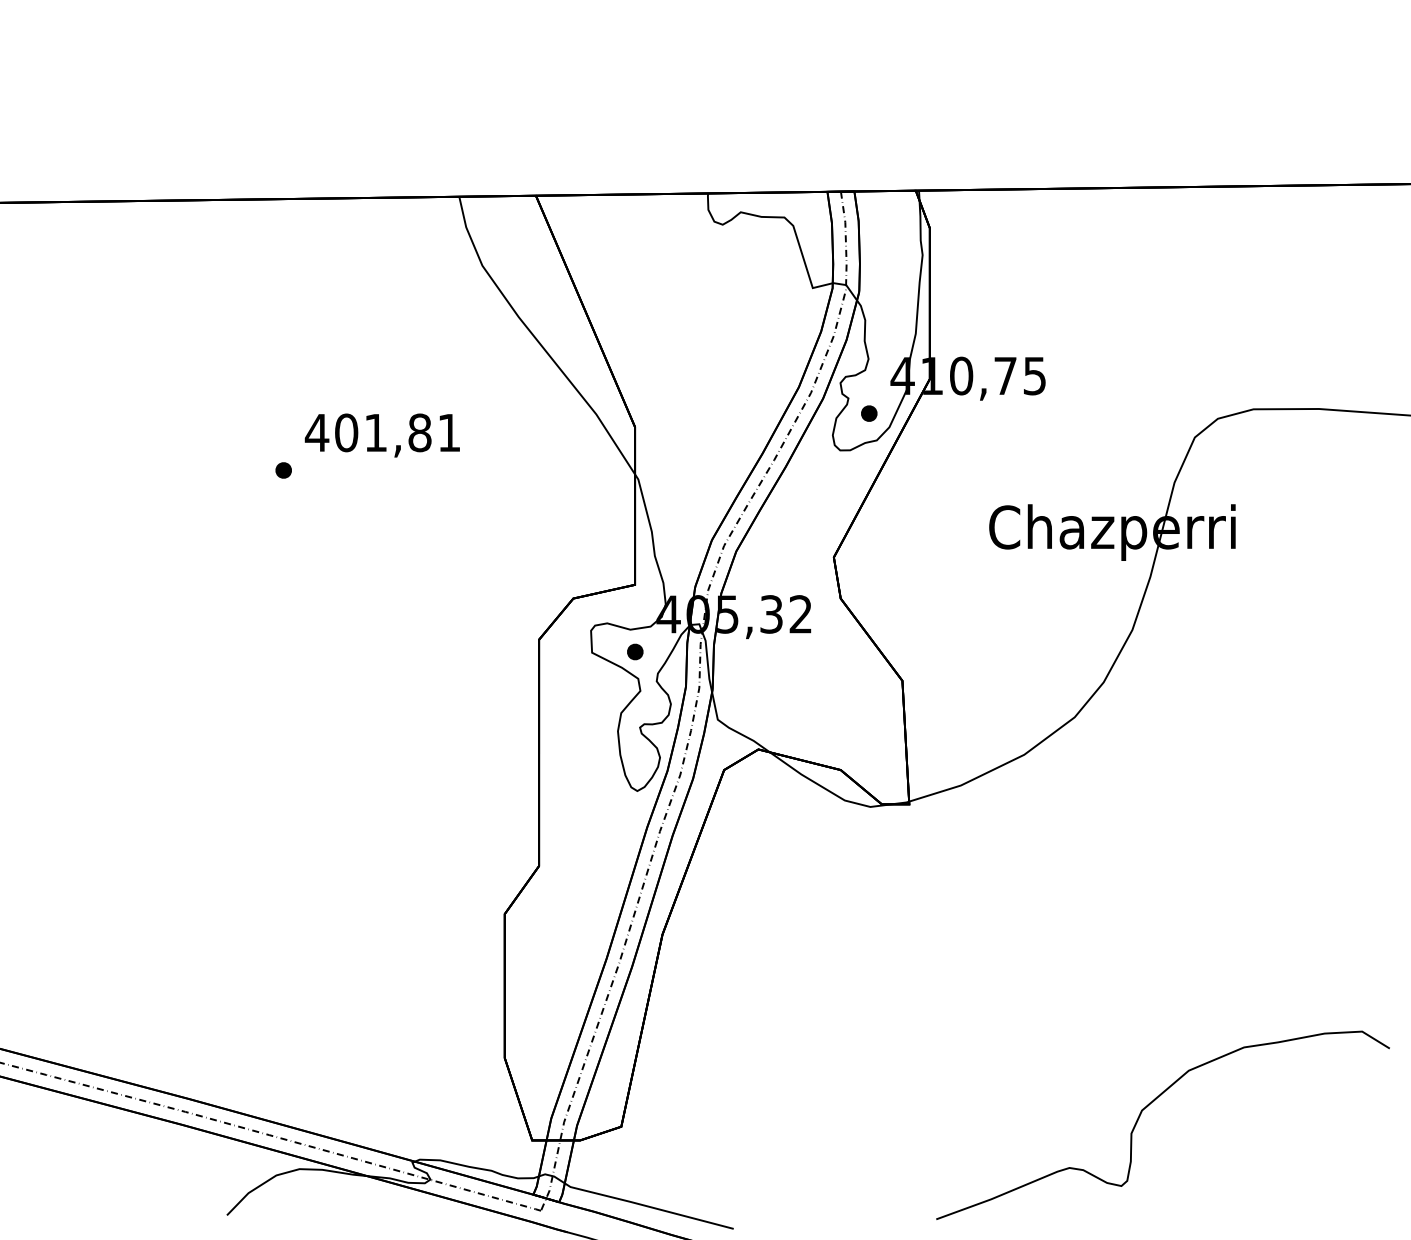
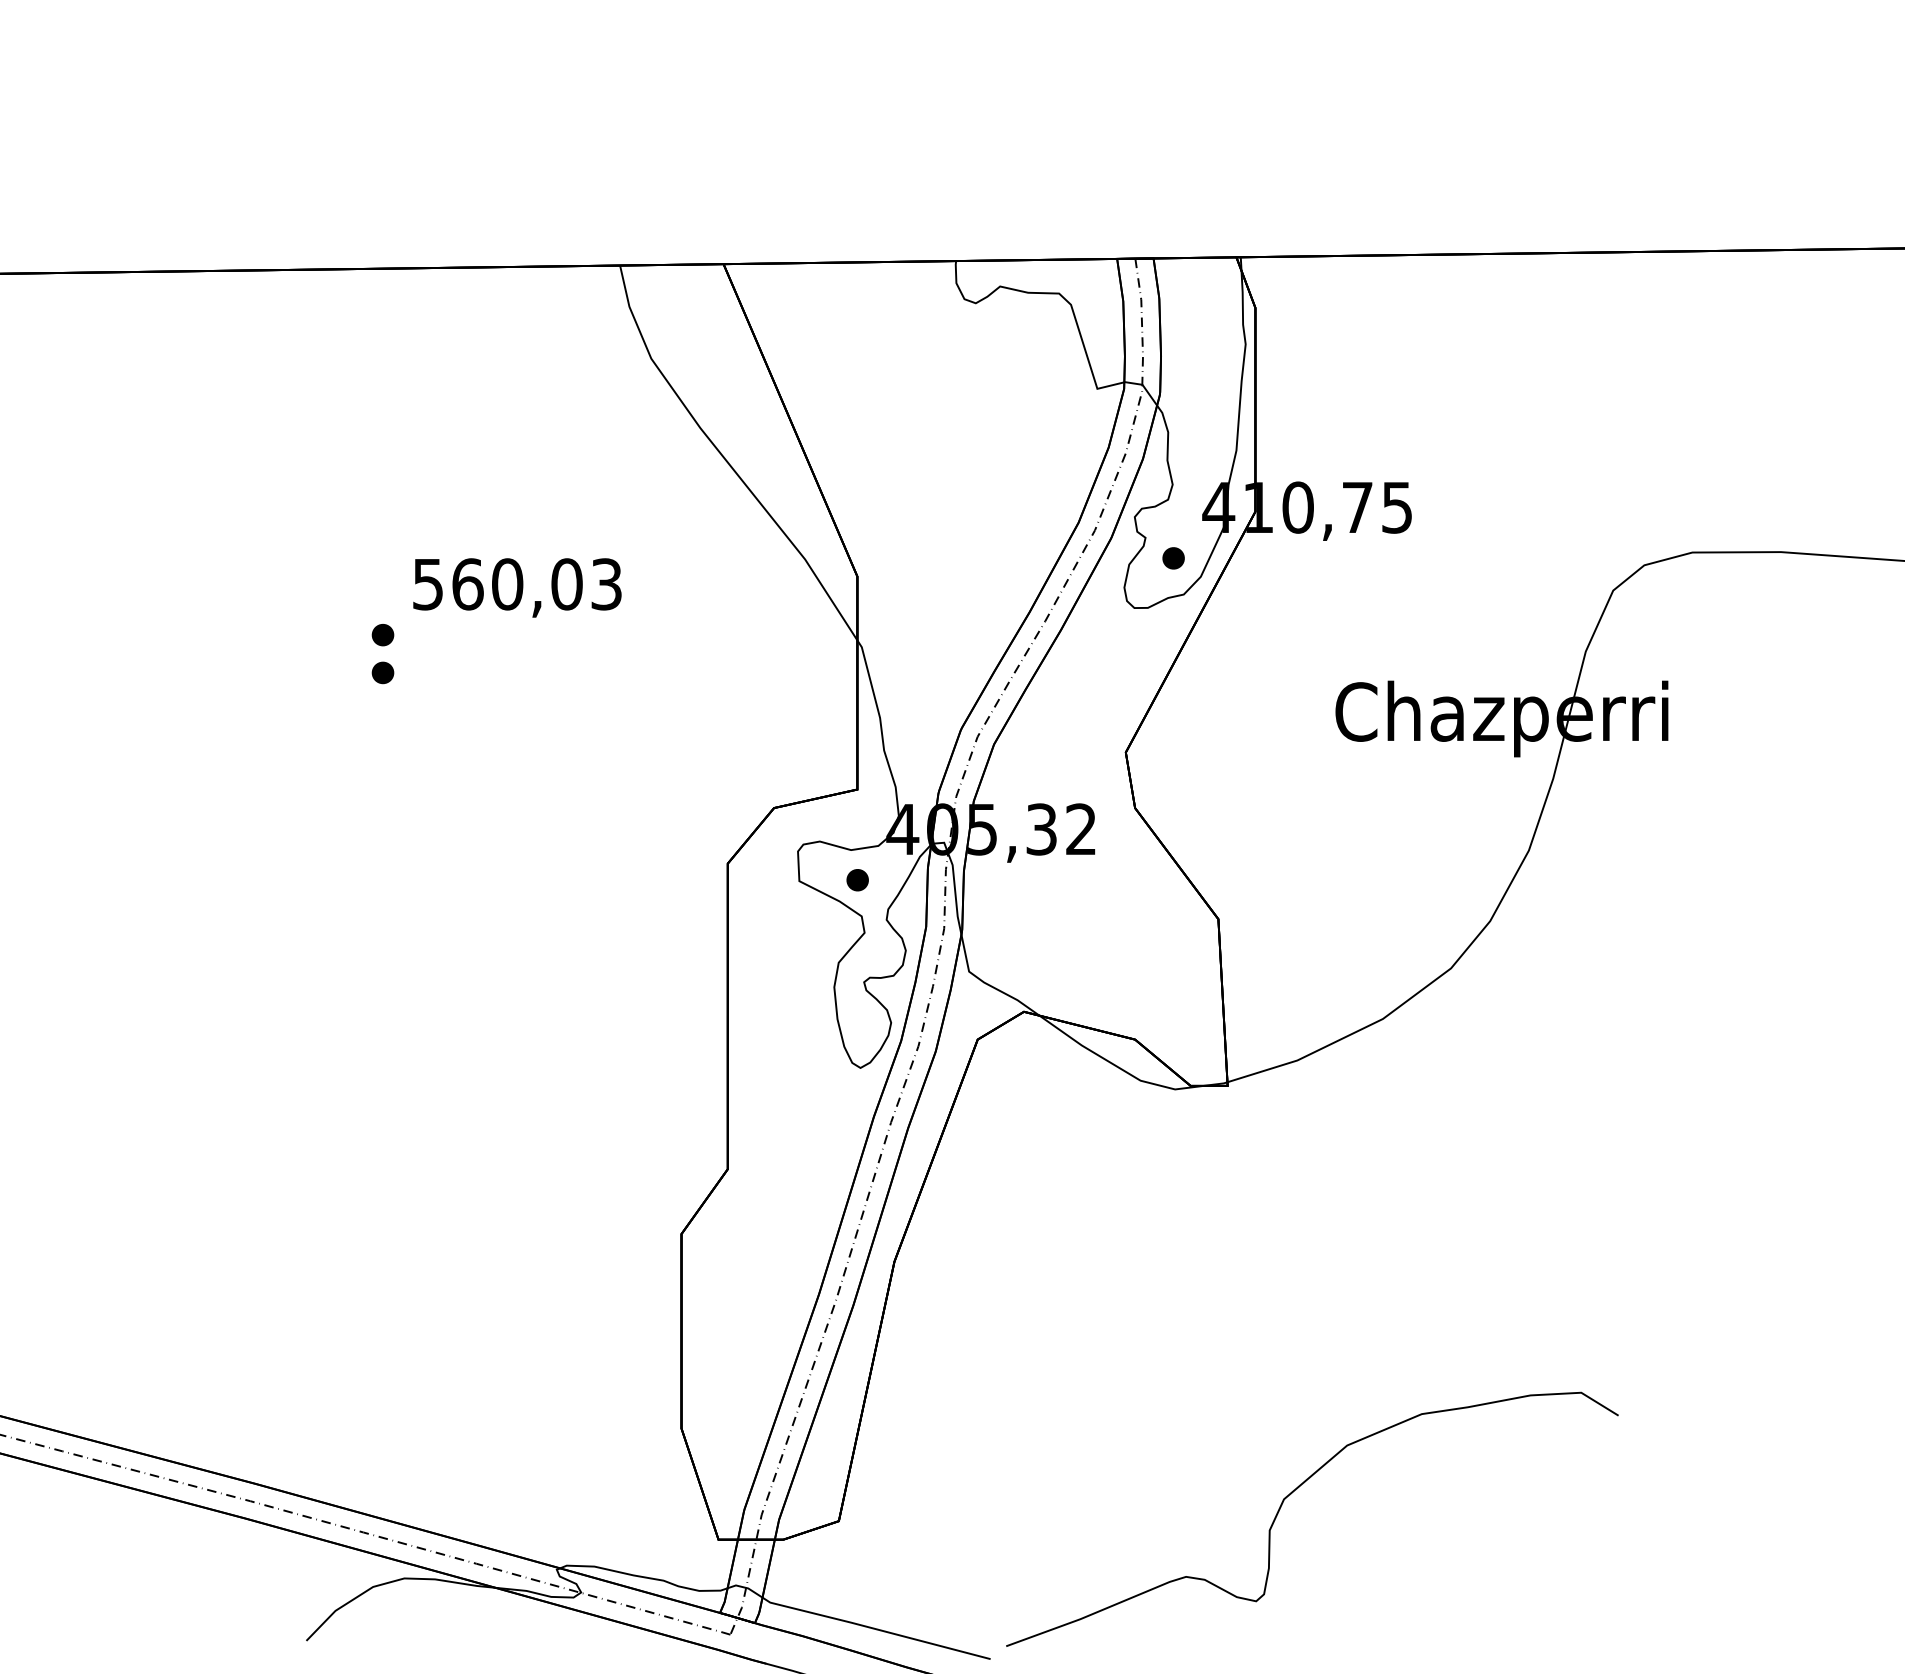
text: (382, 432) -> (516, 583), 401,81 -> 560,03
part: (283, 498) -> (382, 672), added
curve: (1147, 1107) -> (1291, 1495), moved

